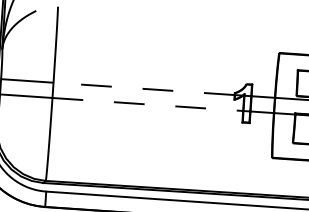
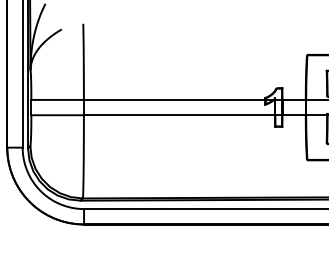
line: (143, 88) -> (174, 99), dashed -> solid
line: (147, 104) -> (179, 115), dashed -> solid

